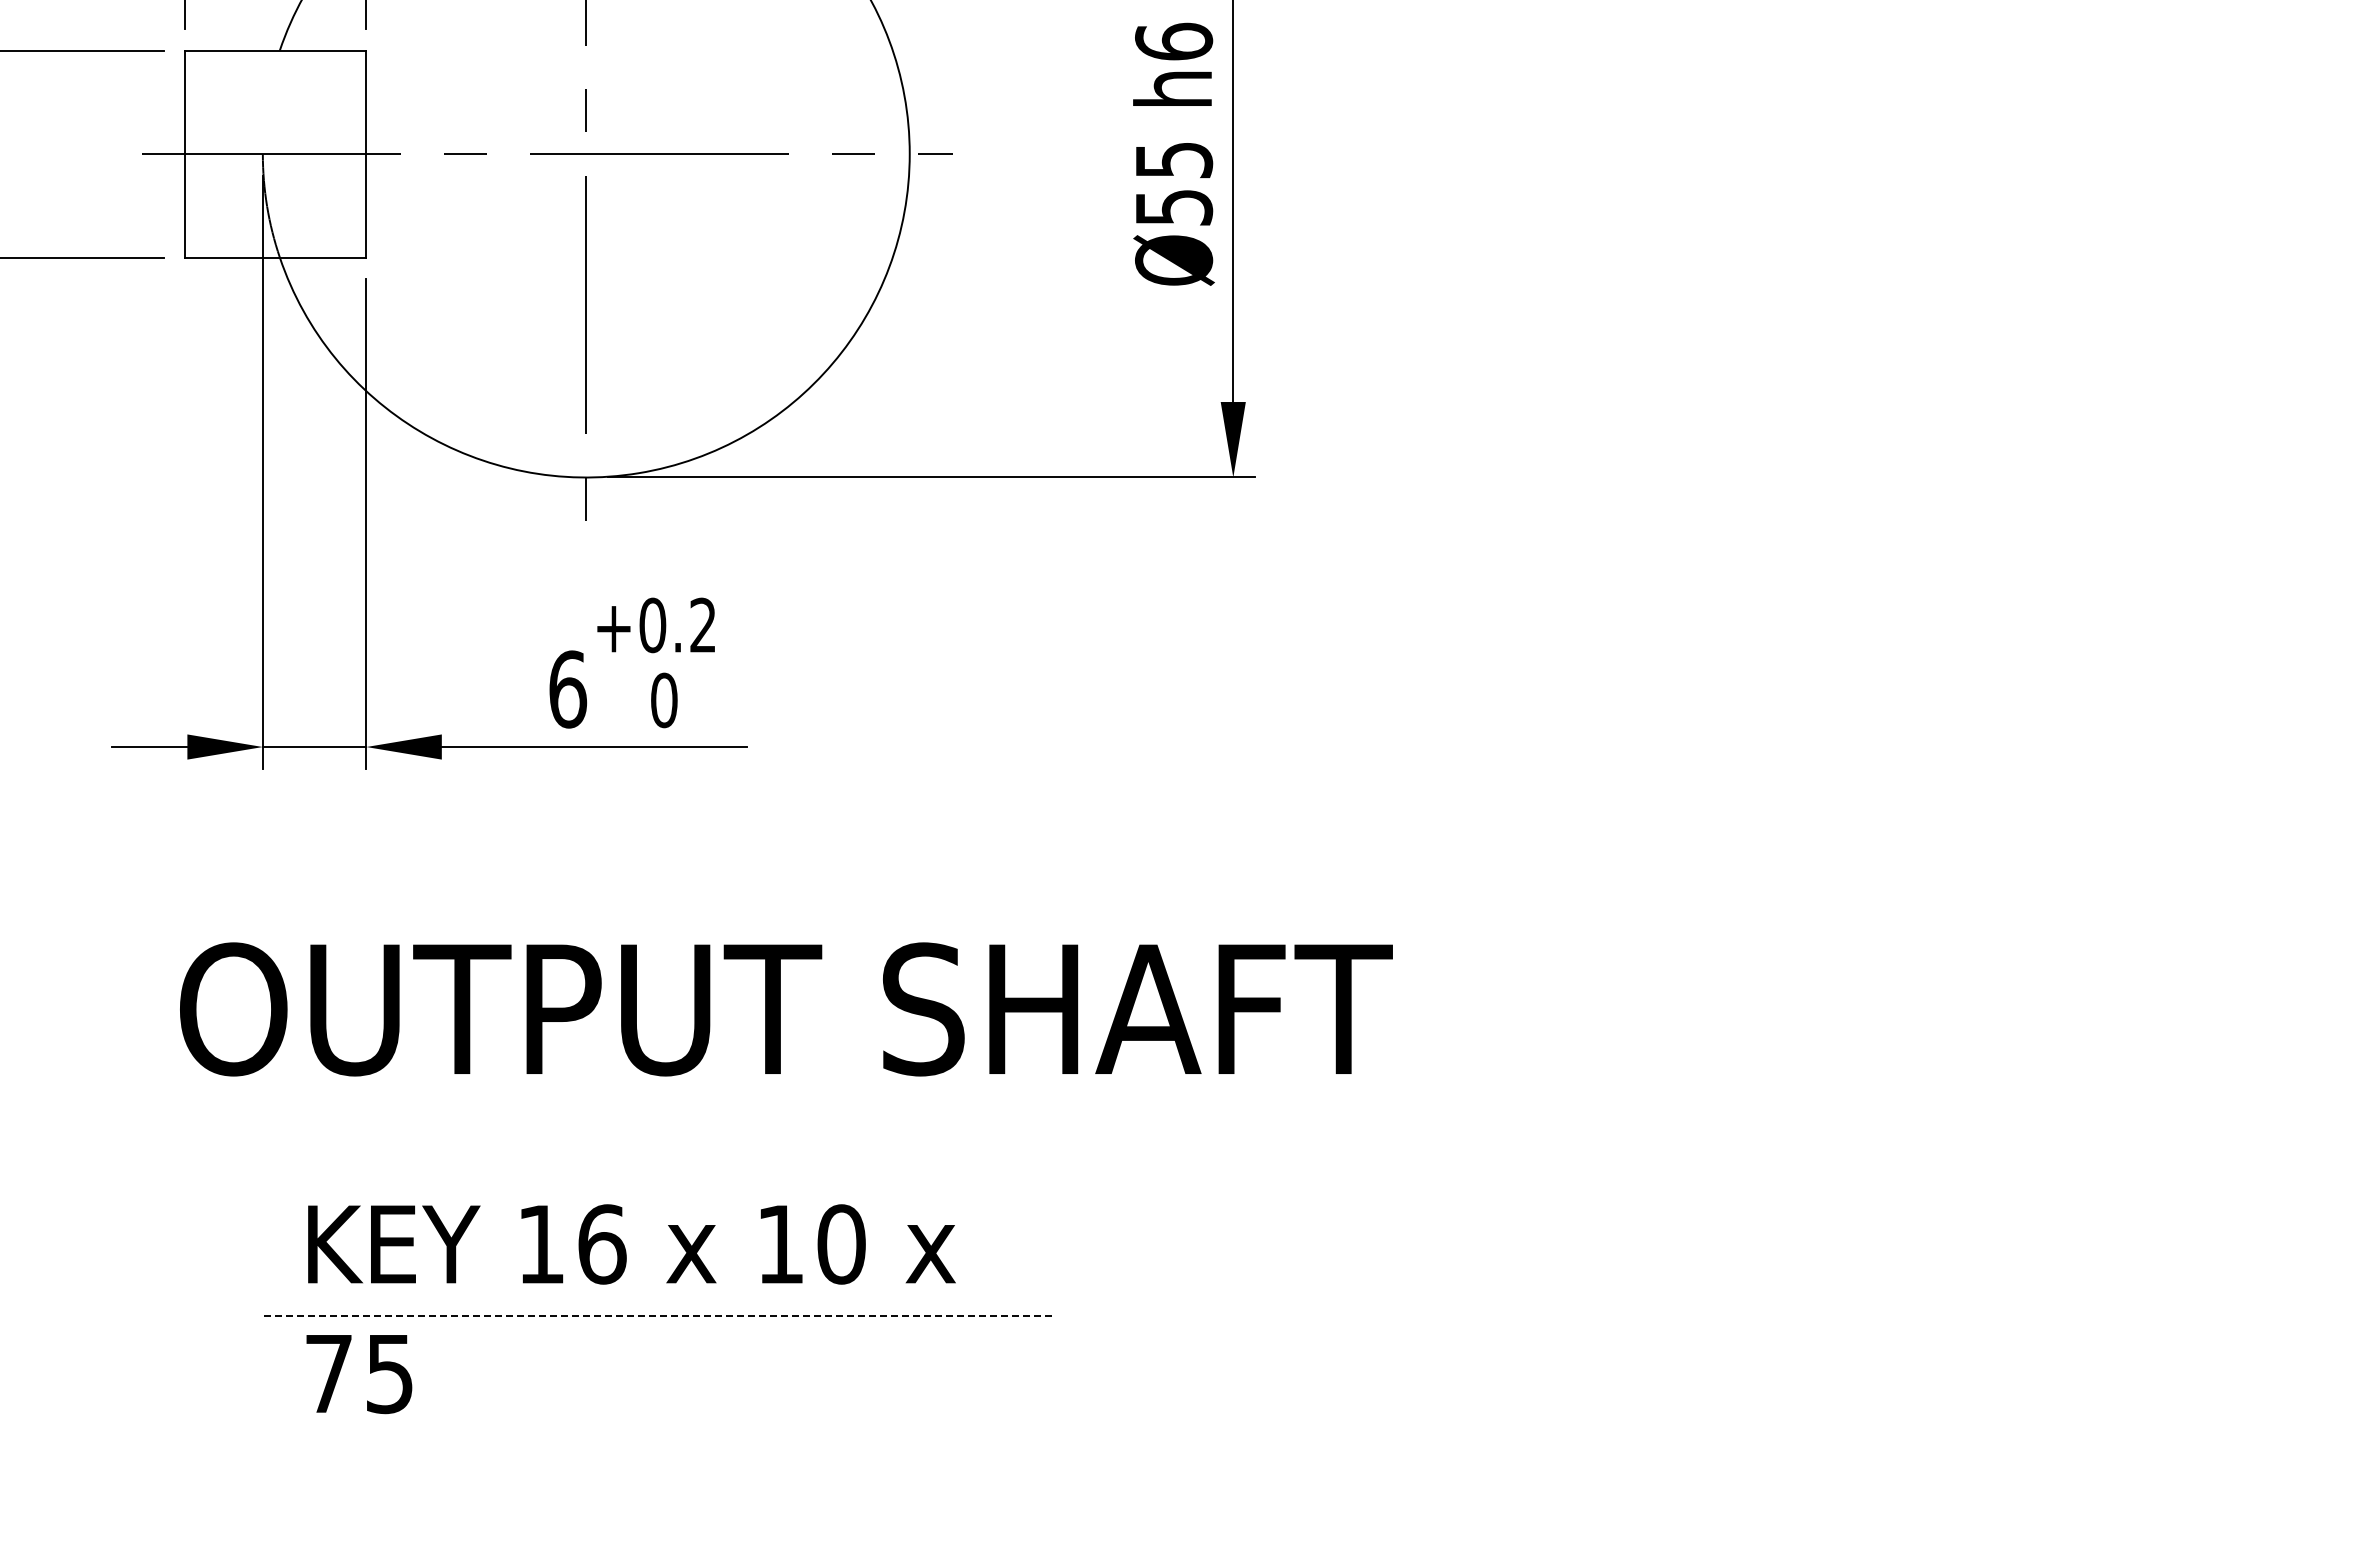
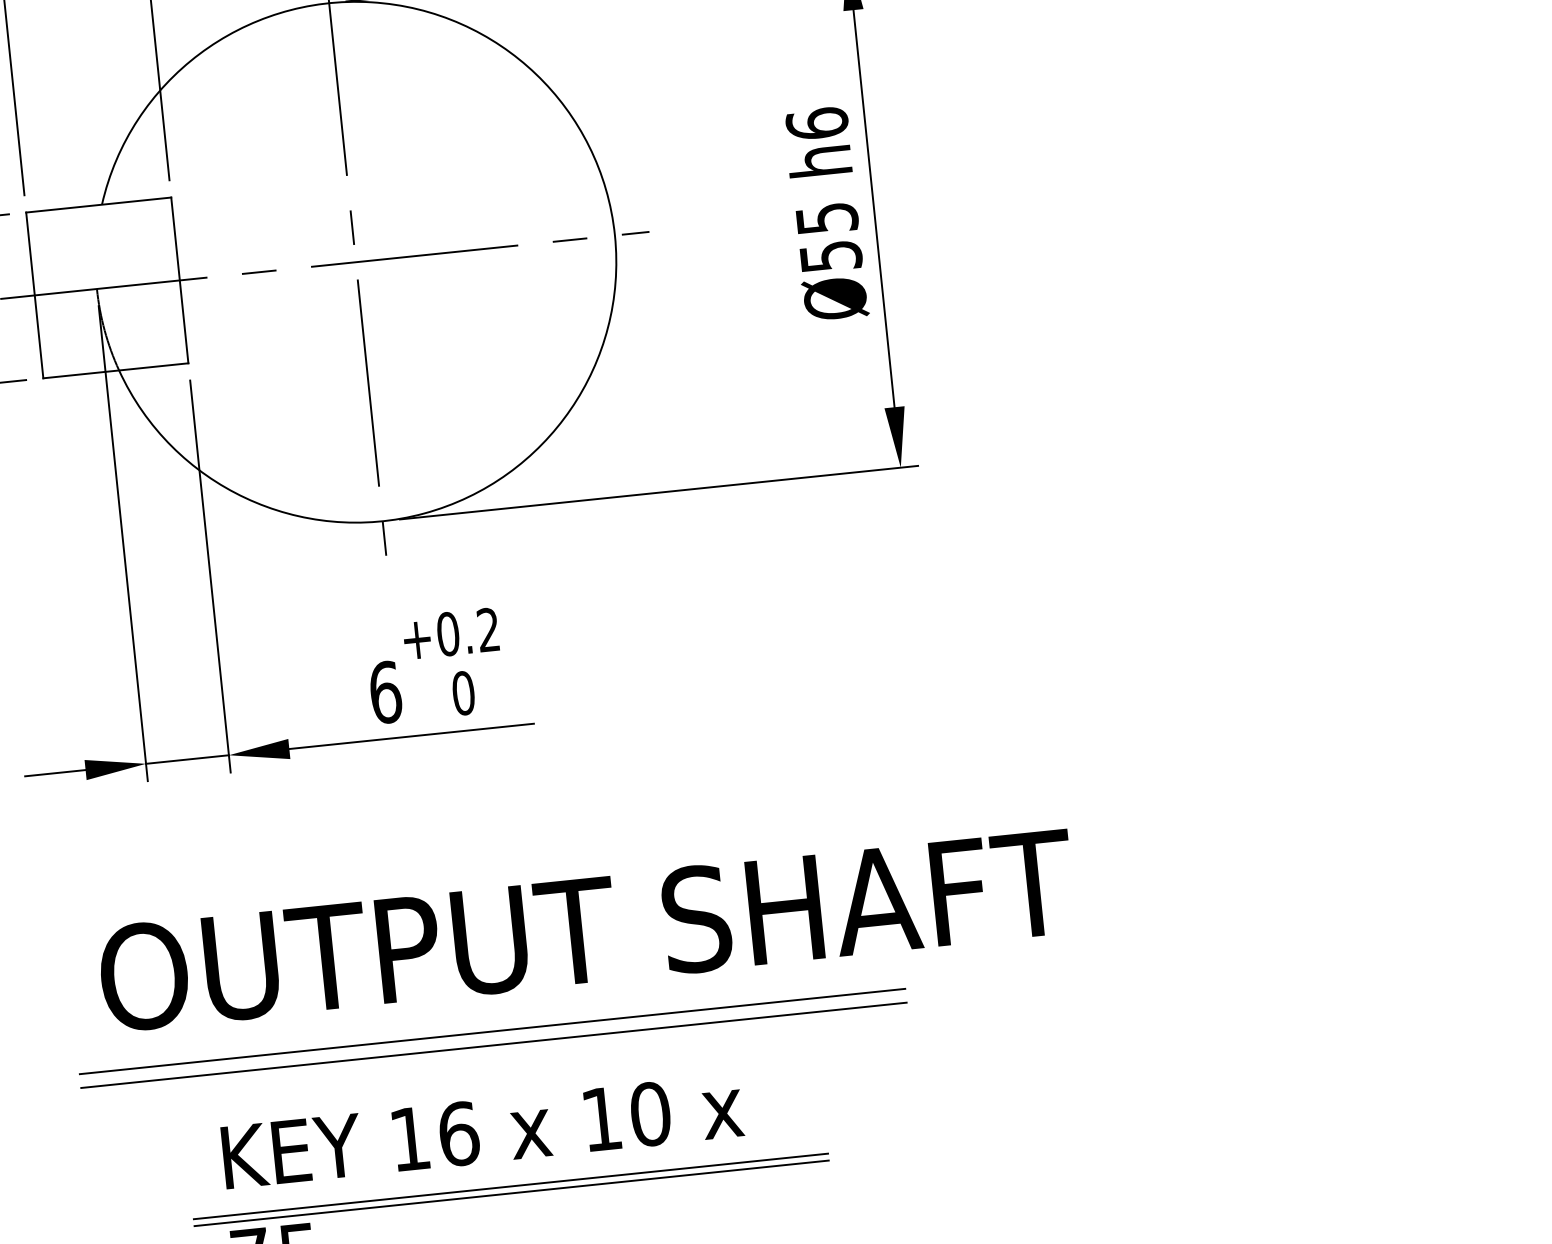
line: (656, 1122) -> (492, 1031), added
line: (656, 1138) -> (493, 1044), added
line: (659, 1315) -> (510, 1186), dashed -> solid
line: (659, 1324) -> (511, 1193), added

